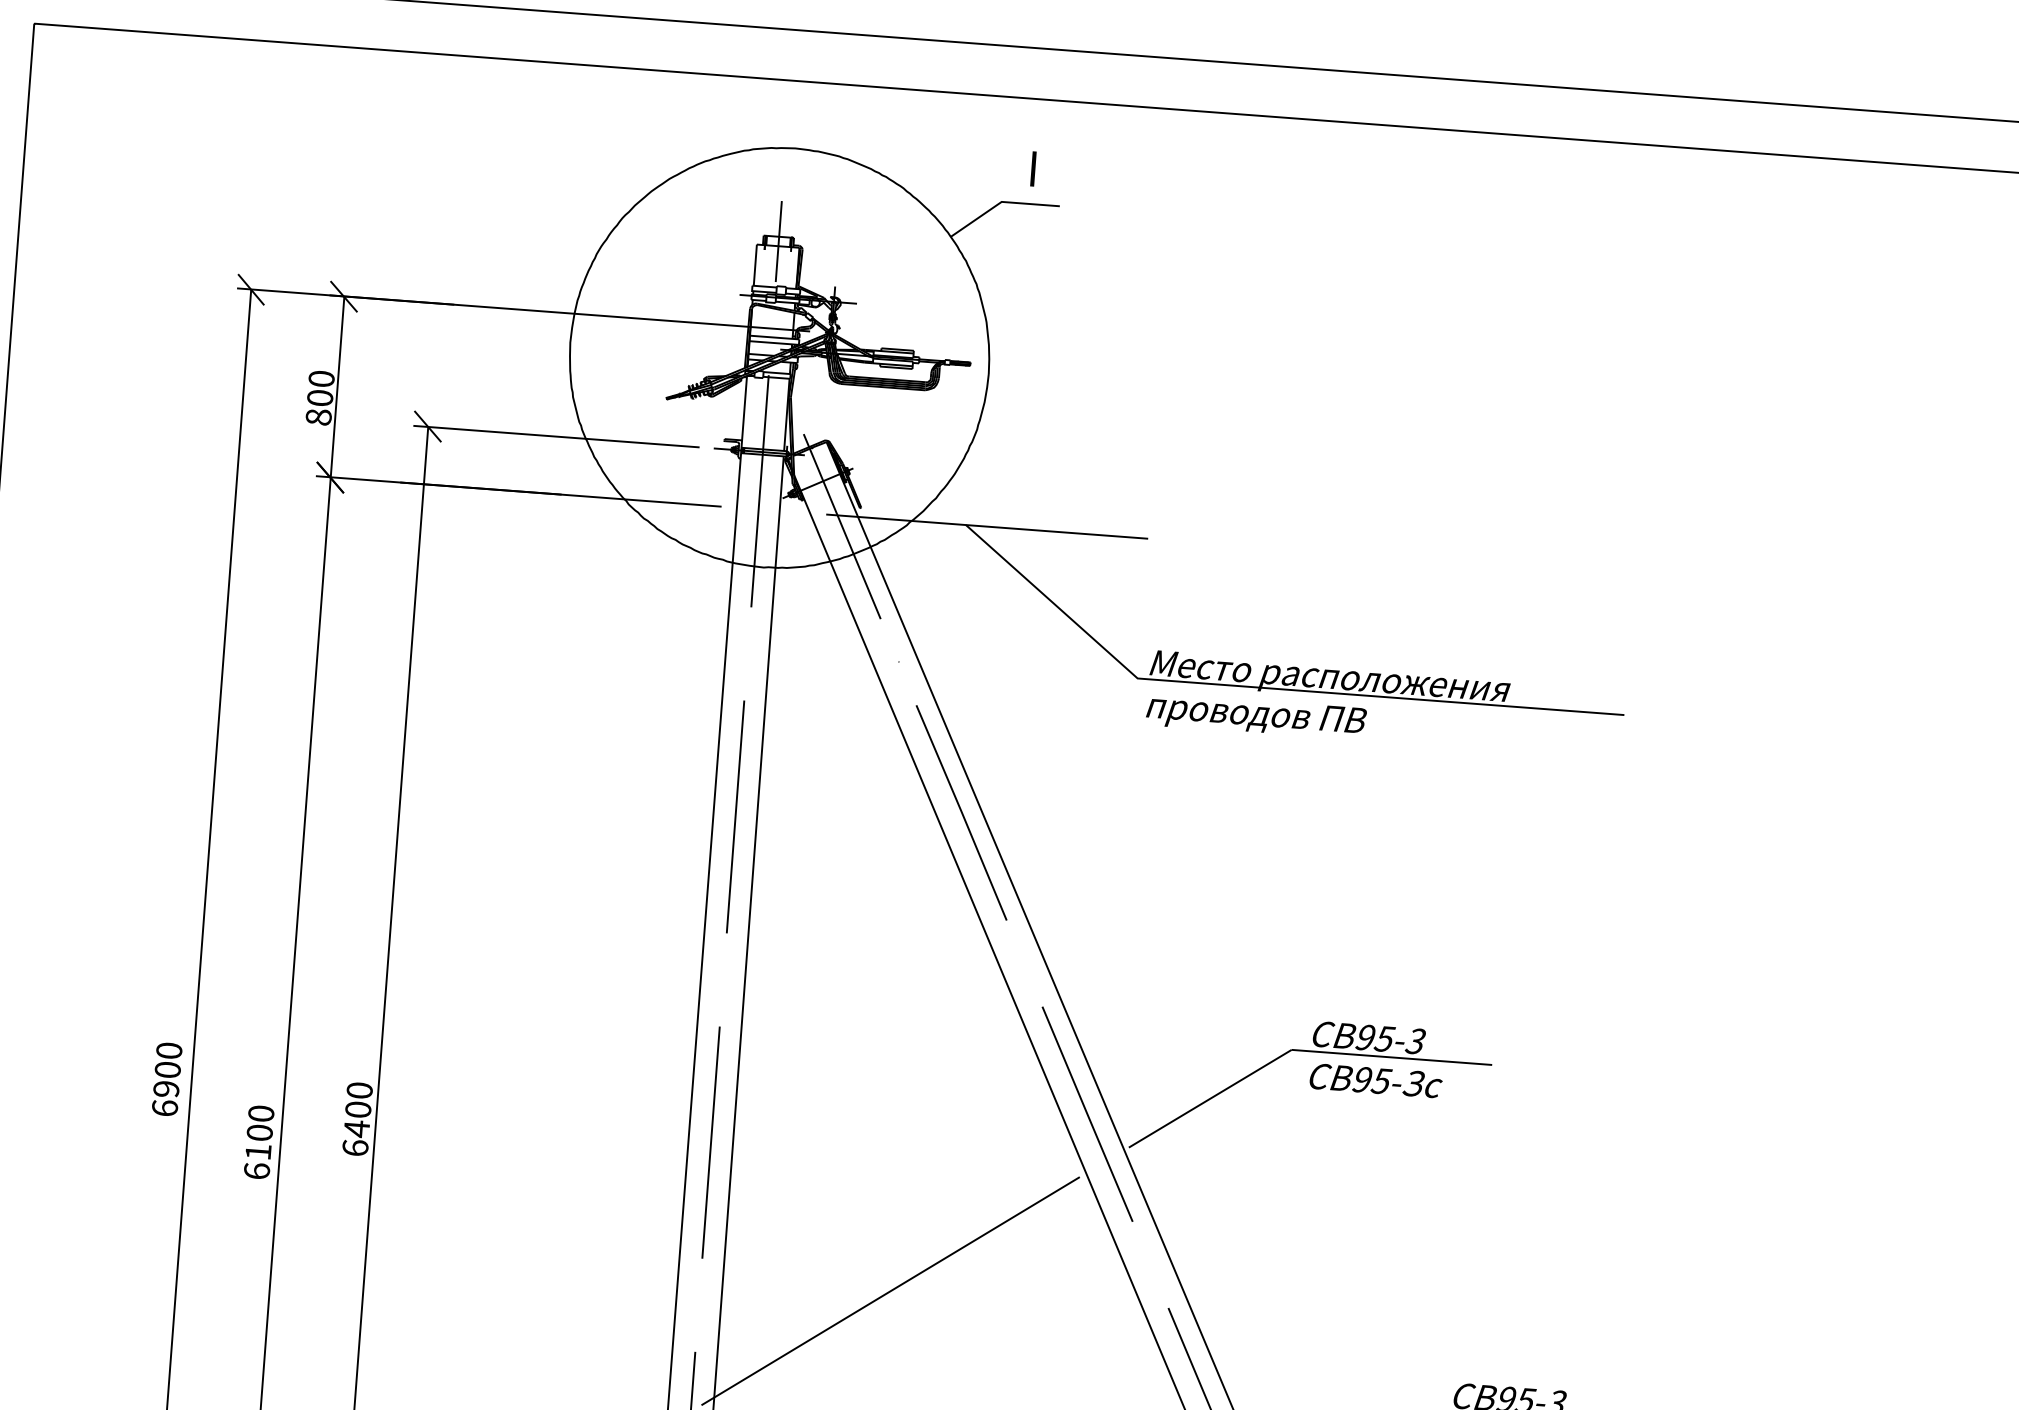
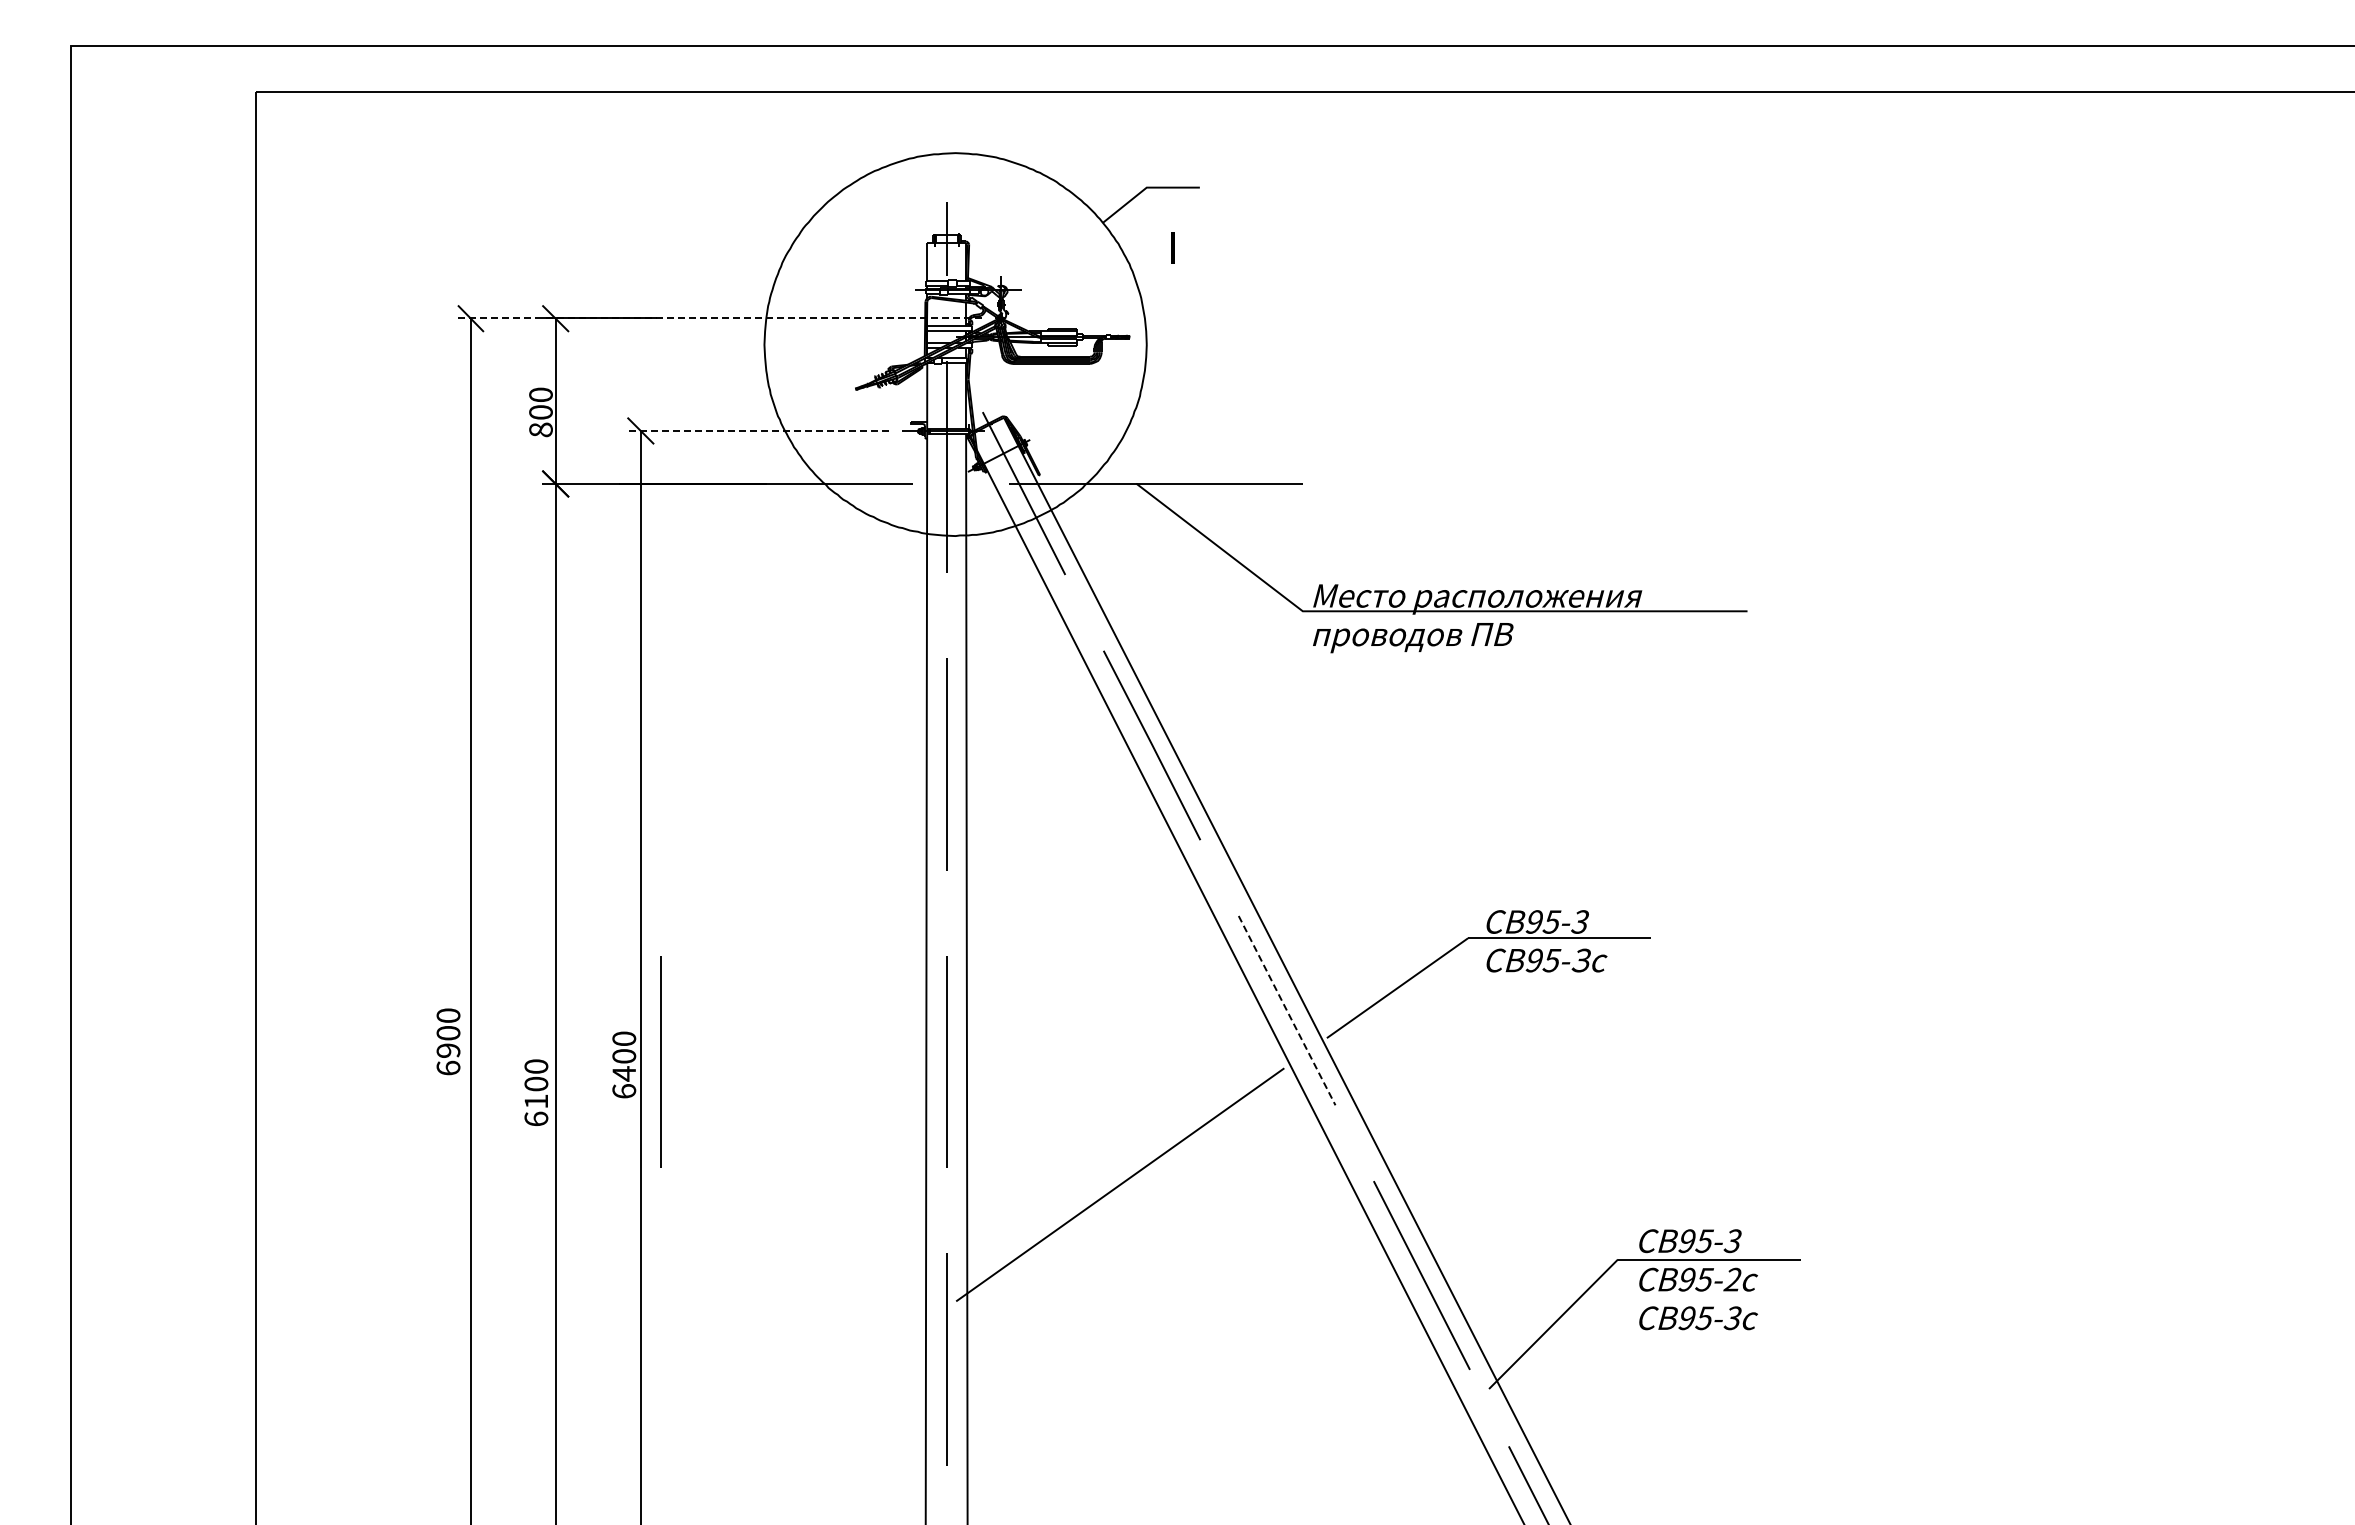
line: (1032, 168) -> (1172, 247), moved
line: (523, 309) -> (719, 318), solid -> dashed
line: (556, 436) -> (758, 431), solid -> dashed
line: (1086, 1114) -> (1286, 1010), solid -> dashed
line: (397, 1118) -> (660, 1061), added

